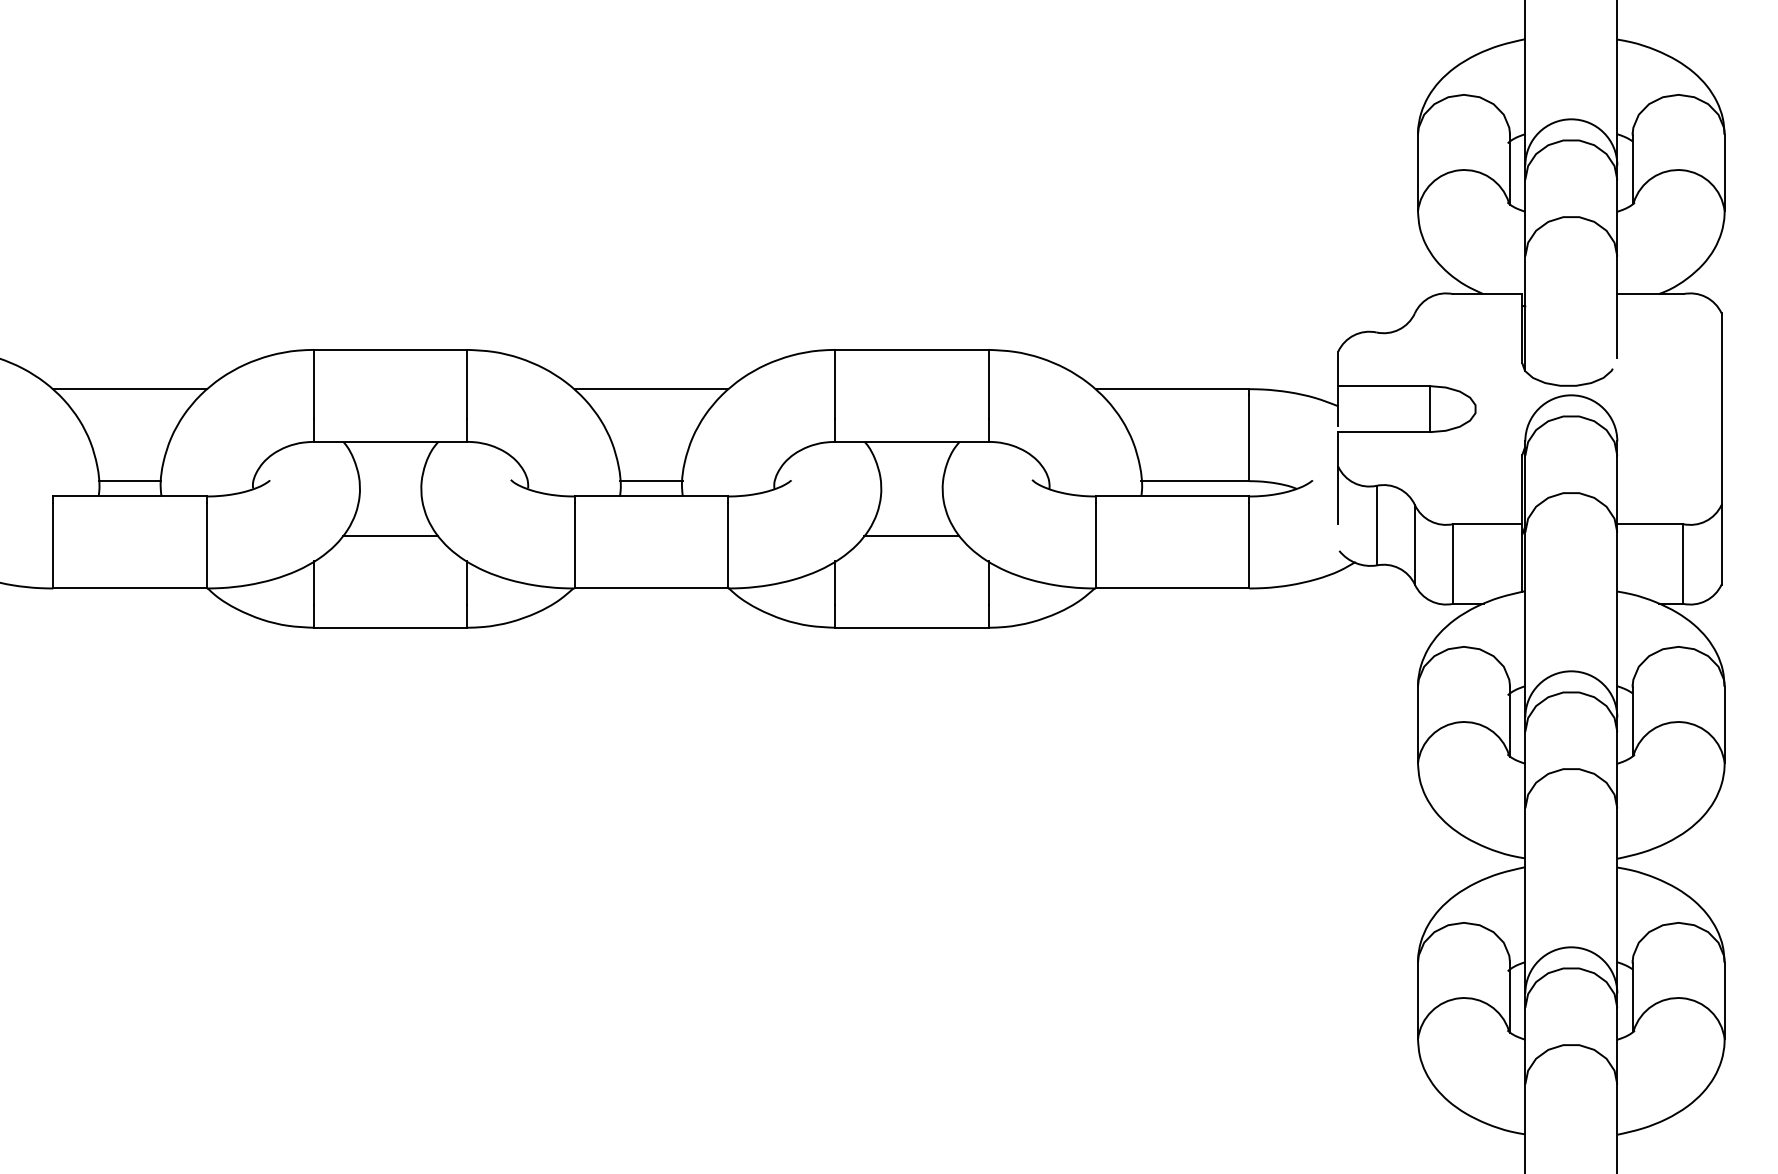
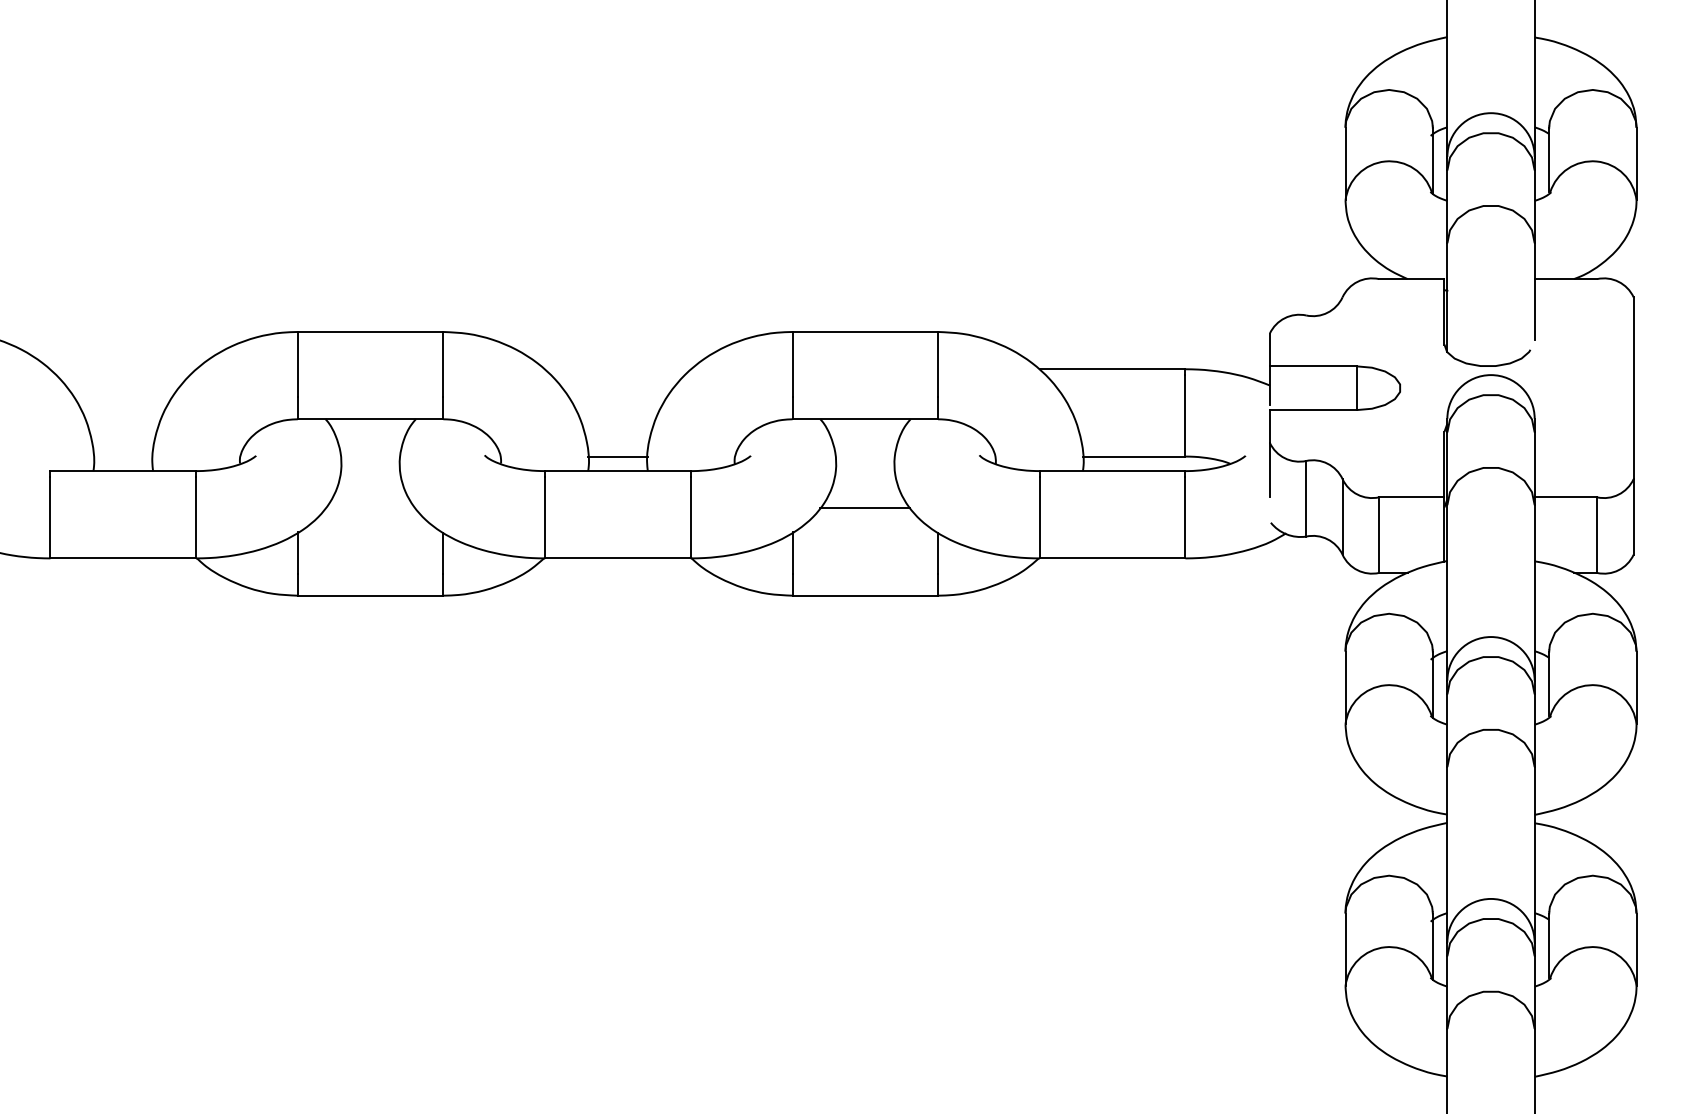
line: (129, 389) -> (122, 369), removed
line: (651, 389) -> (618, 369), removed
line: (129, 481) -> (122, 456), removed
line: (390, 535) -> (370, 508), removed

